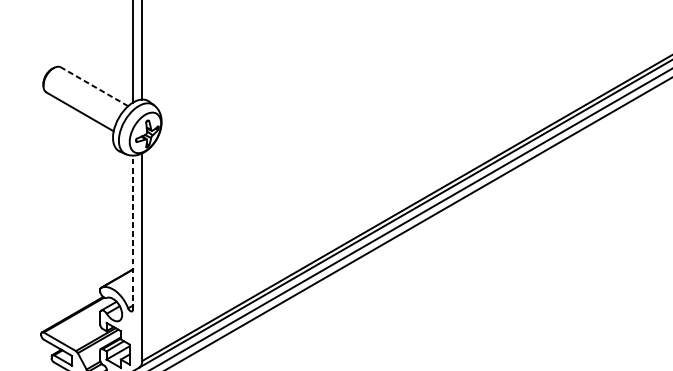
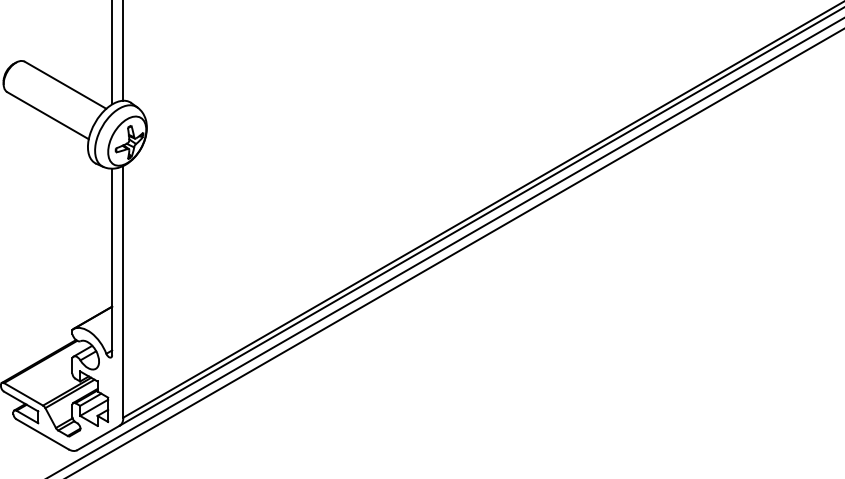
line: (94, 86) -> (65, 85), dashed -> solid
line: (133, 232) -> (112, 261), dashed -> solid

